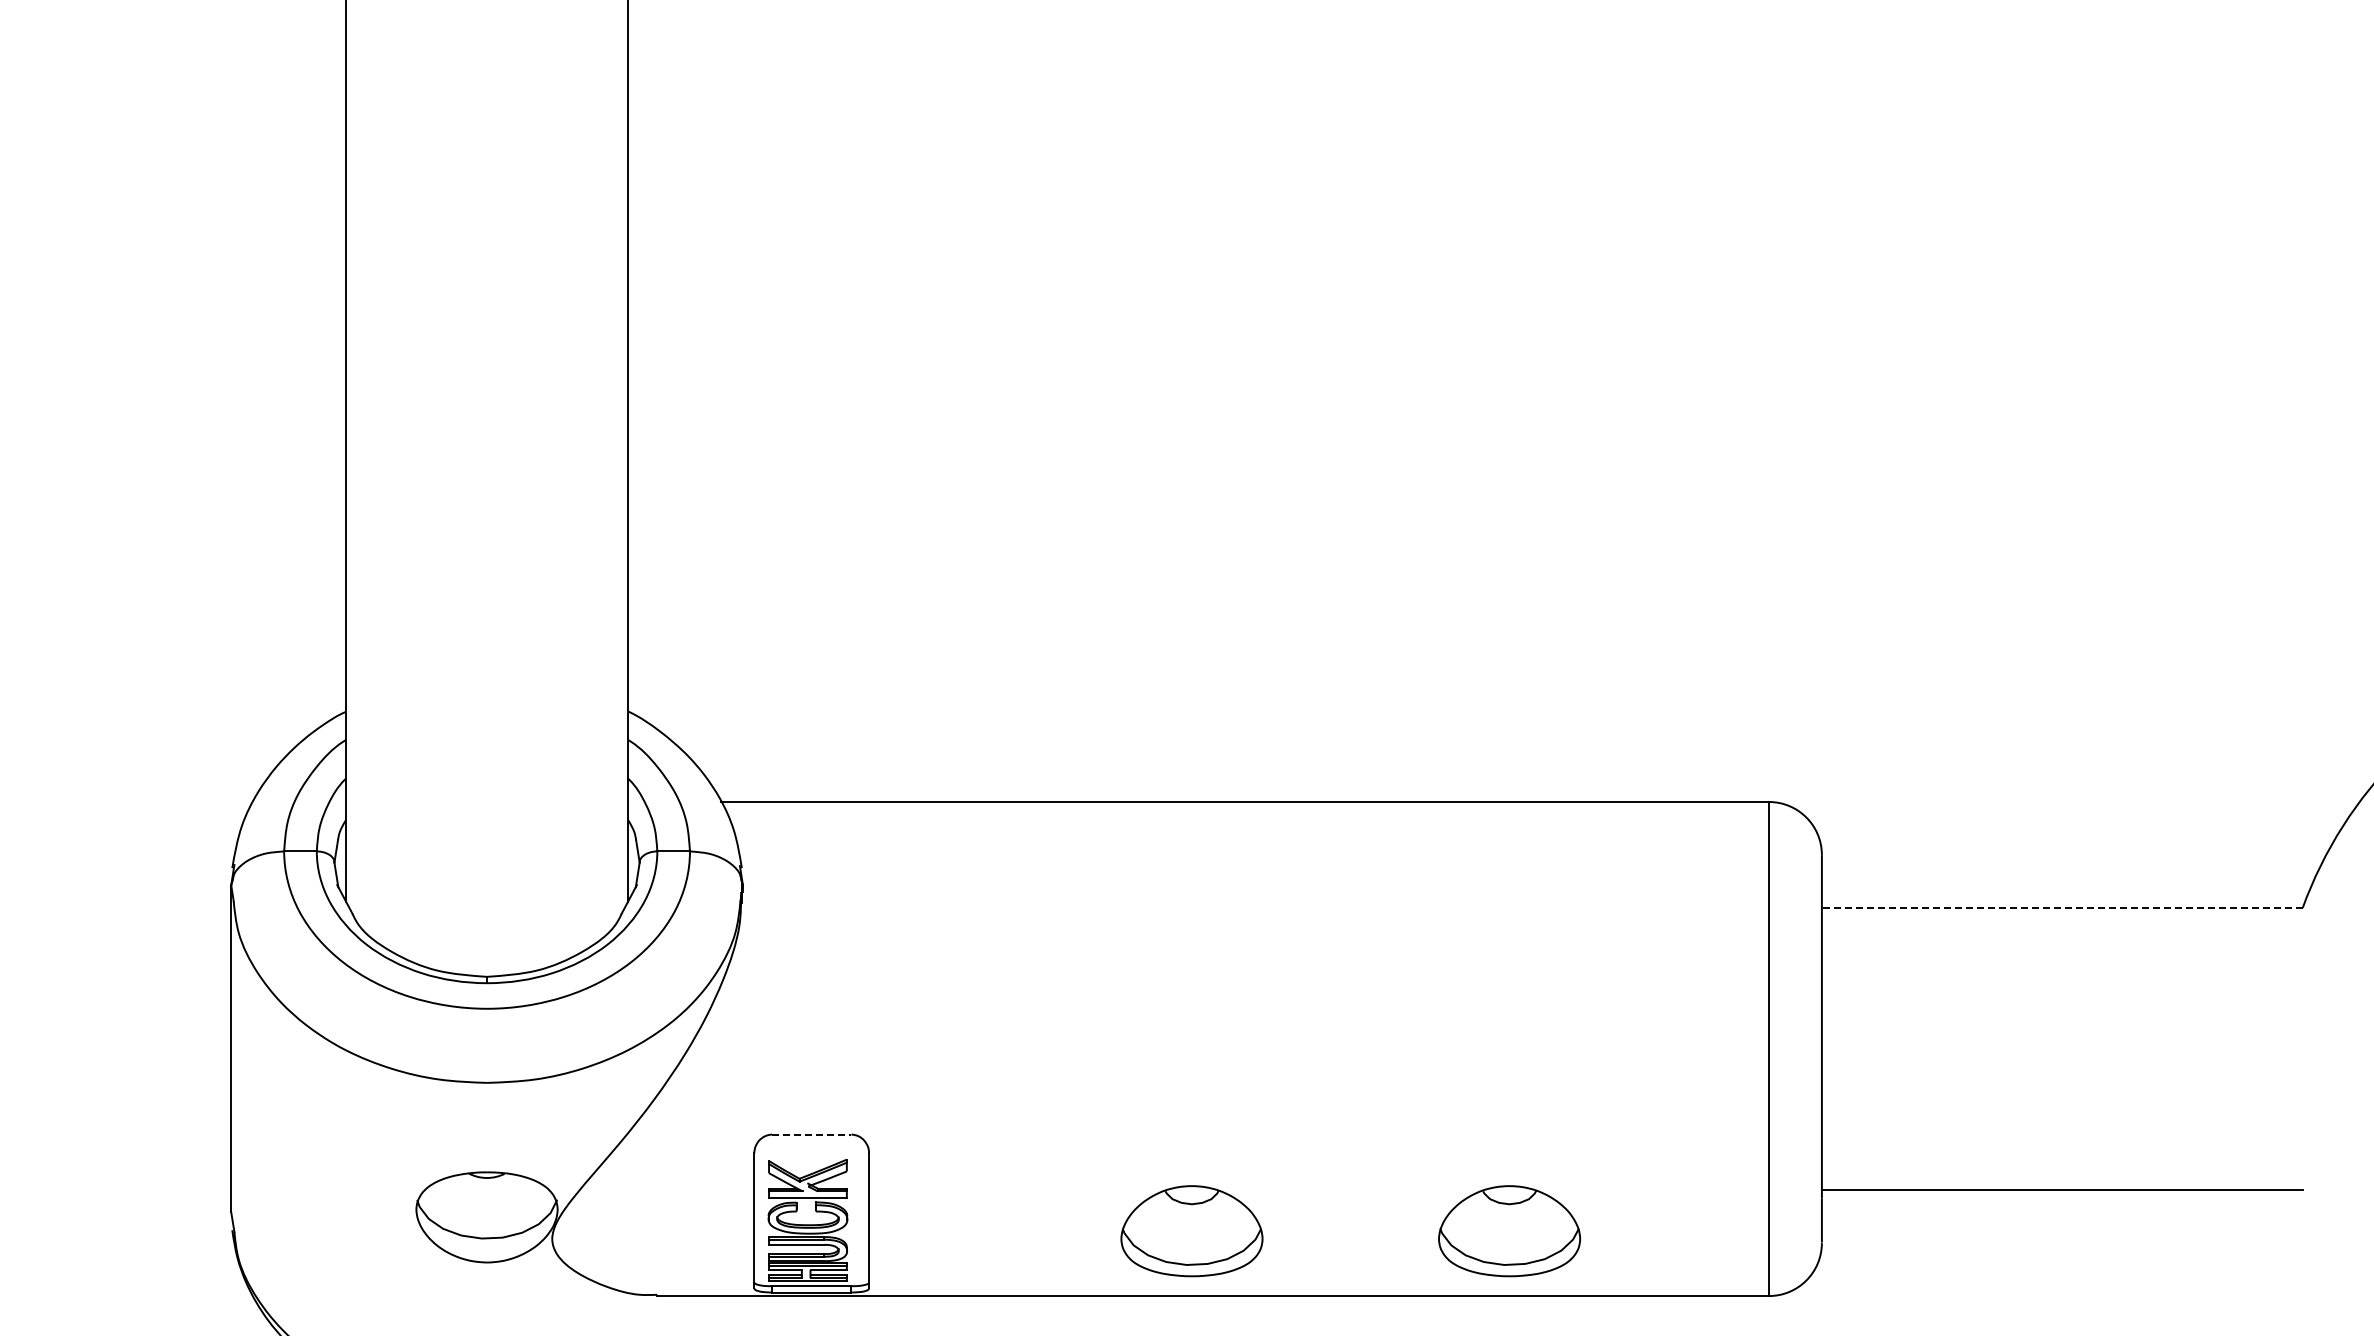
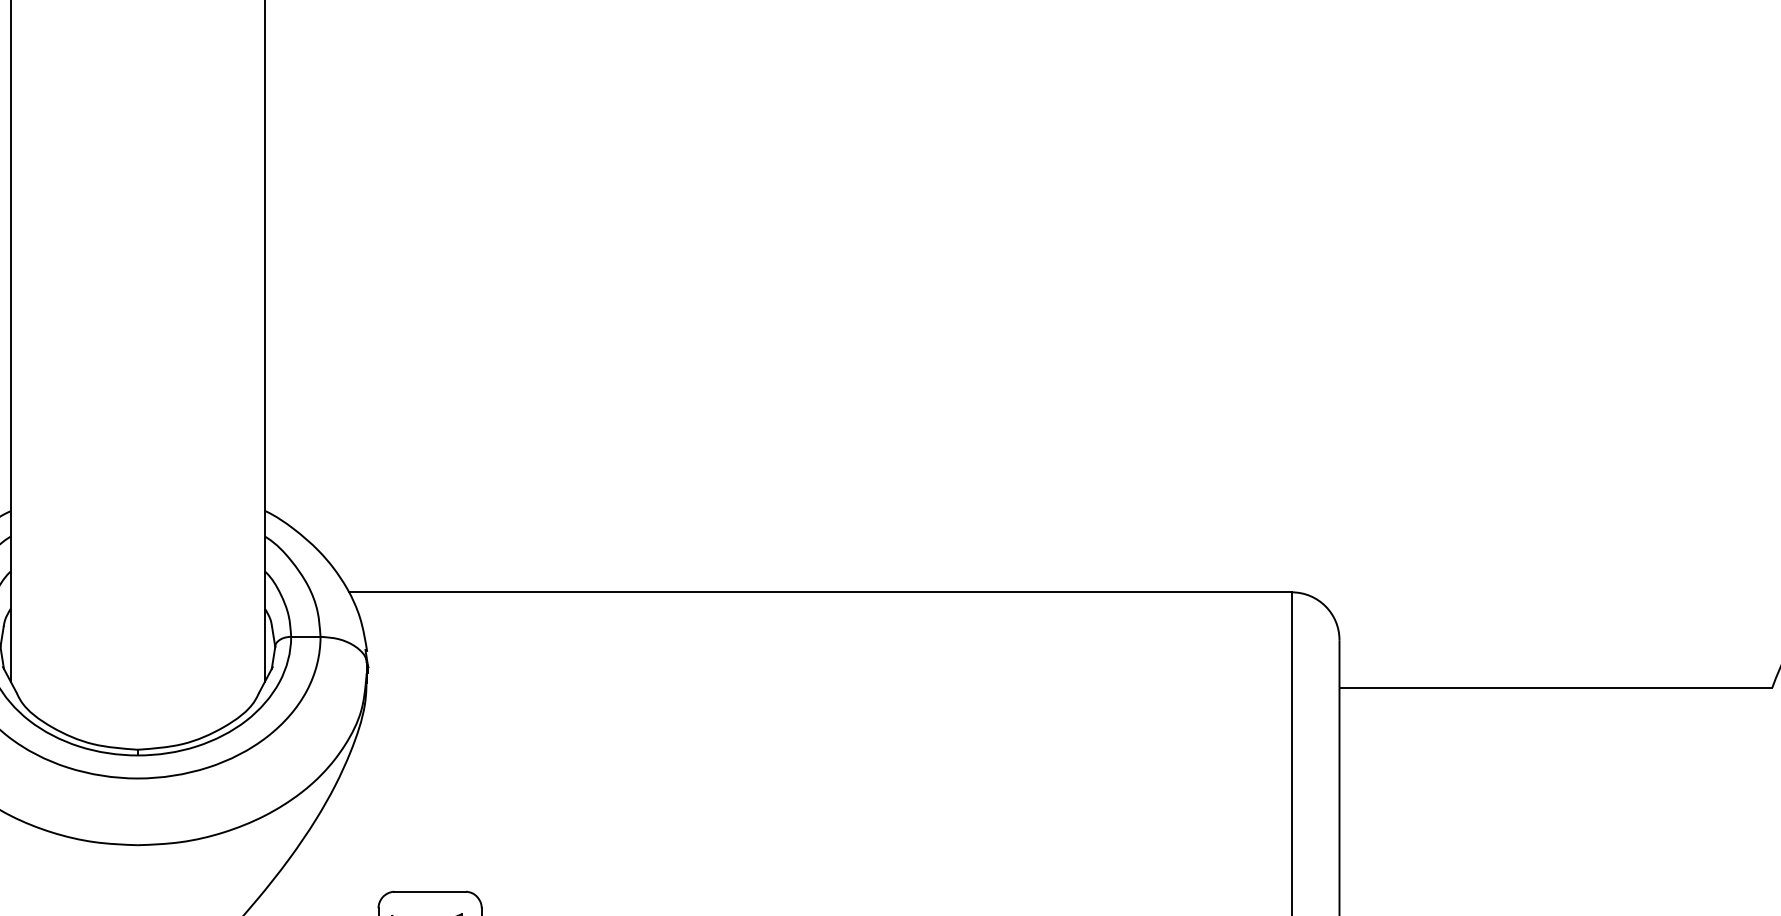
line: (2061, 907) -> (1555, 687), dashed -> solid
line: (811, 1134) -> (429, 891), dashed -> solid

